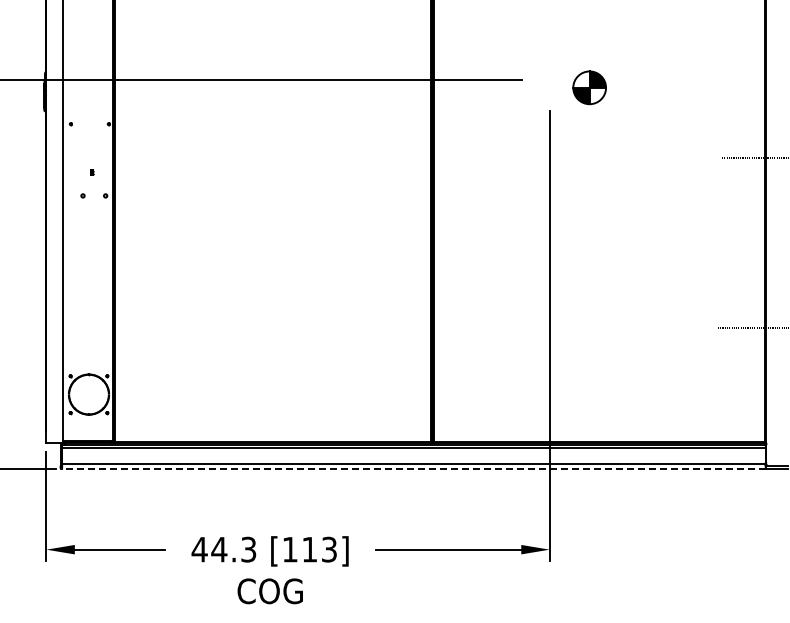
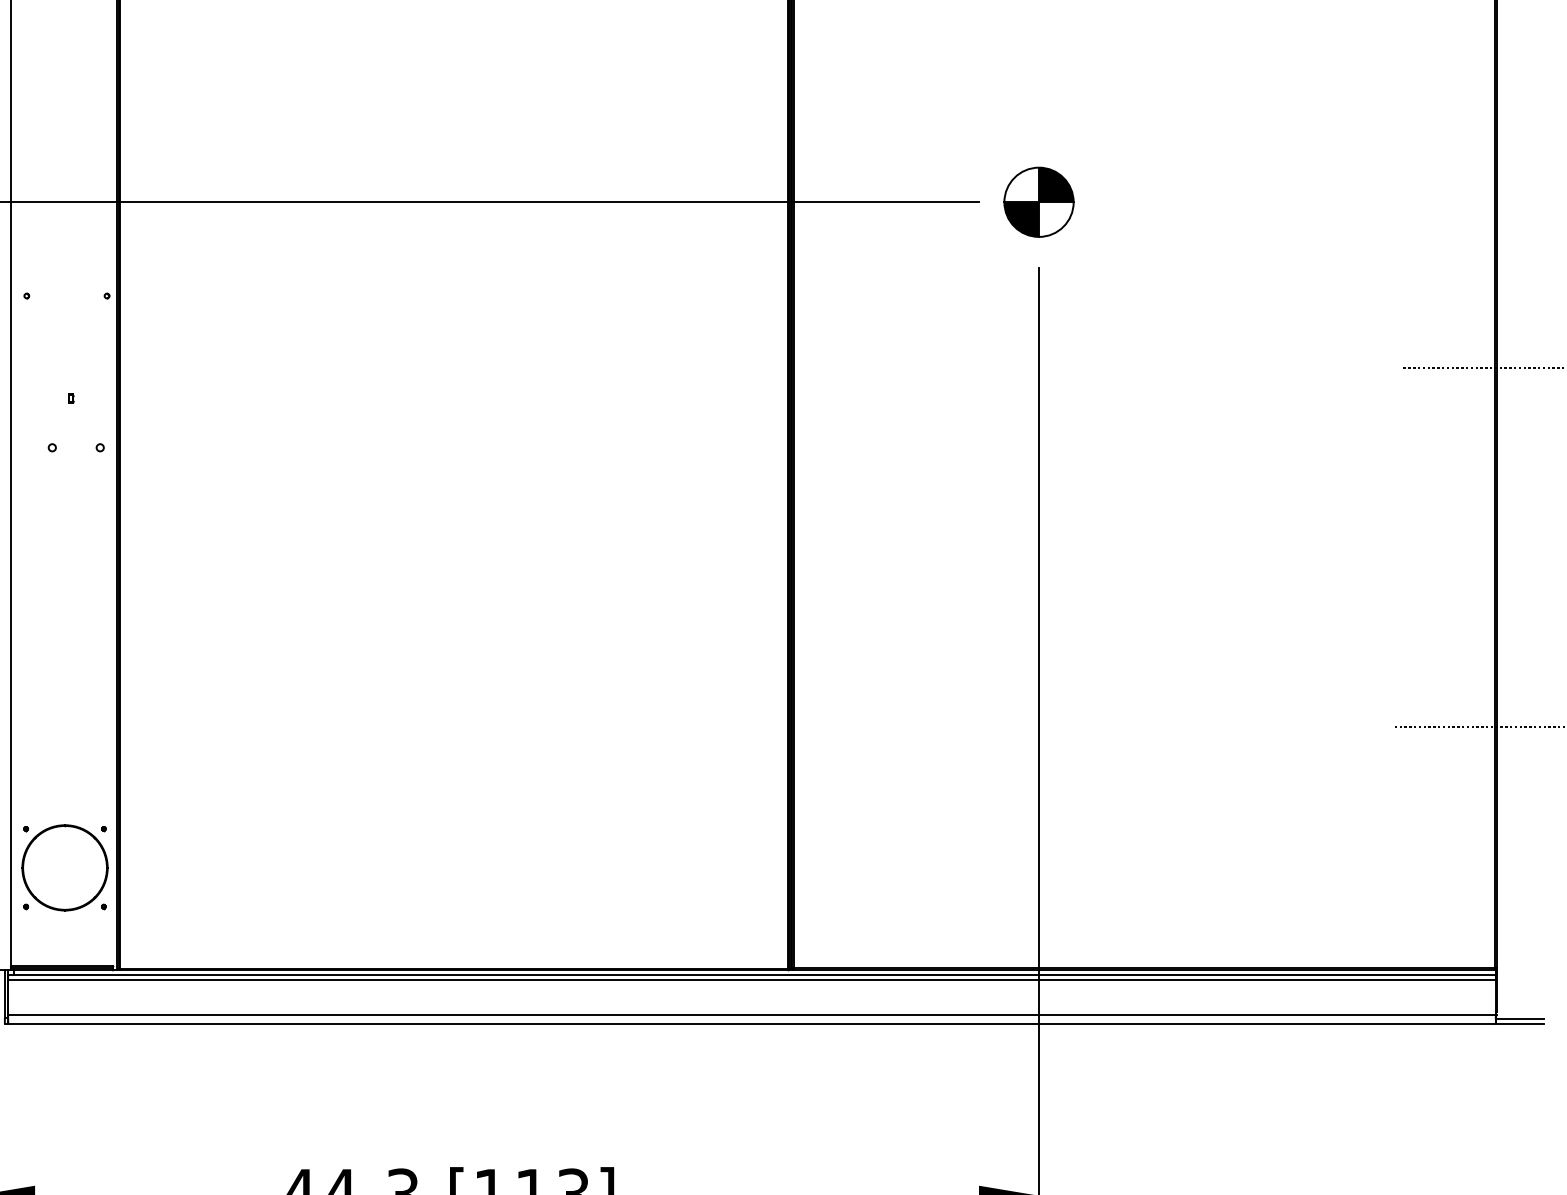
part: (589, 87) -> (1038, 201), moved
line: (413, 468) -> (751, 1024), dashed -> solid

